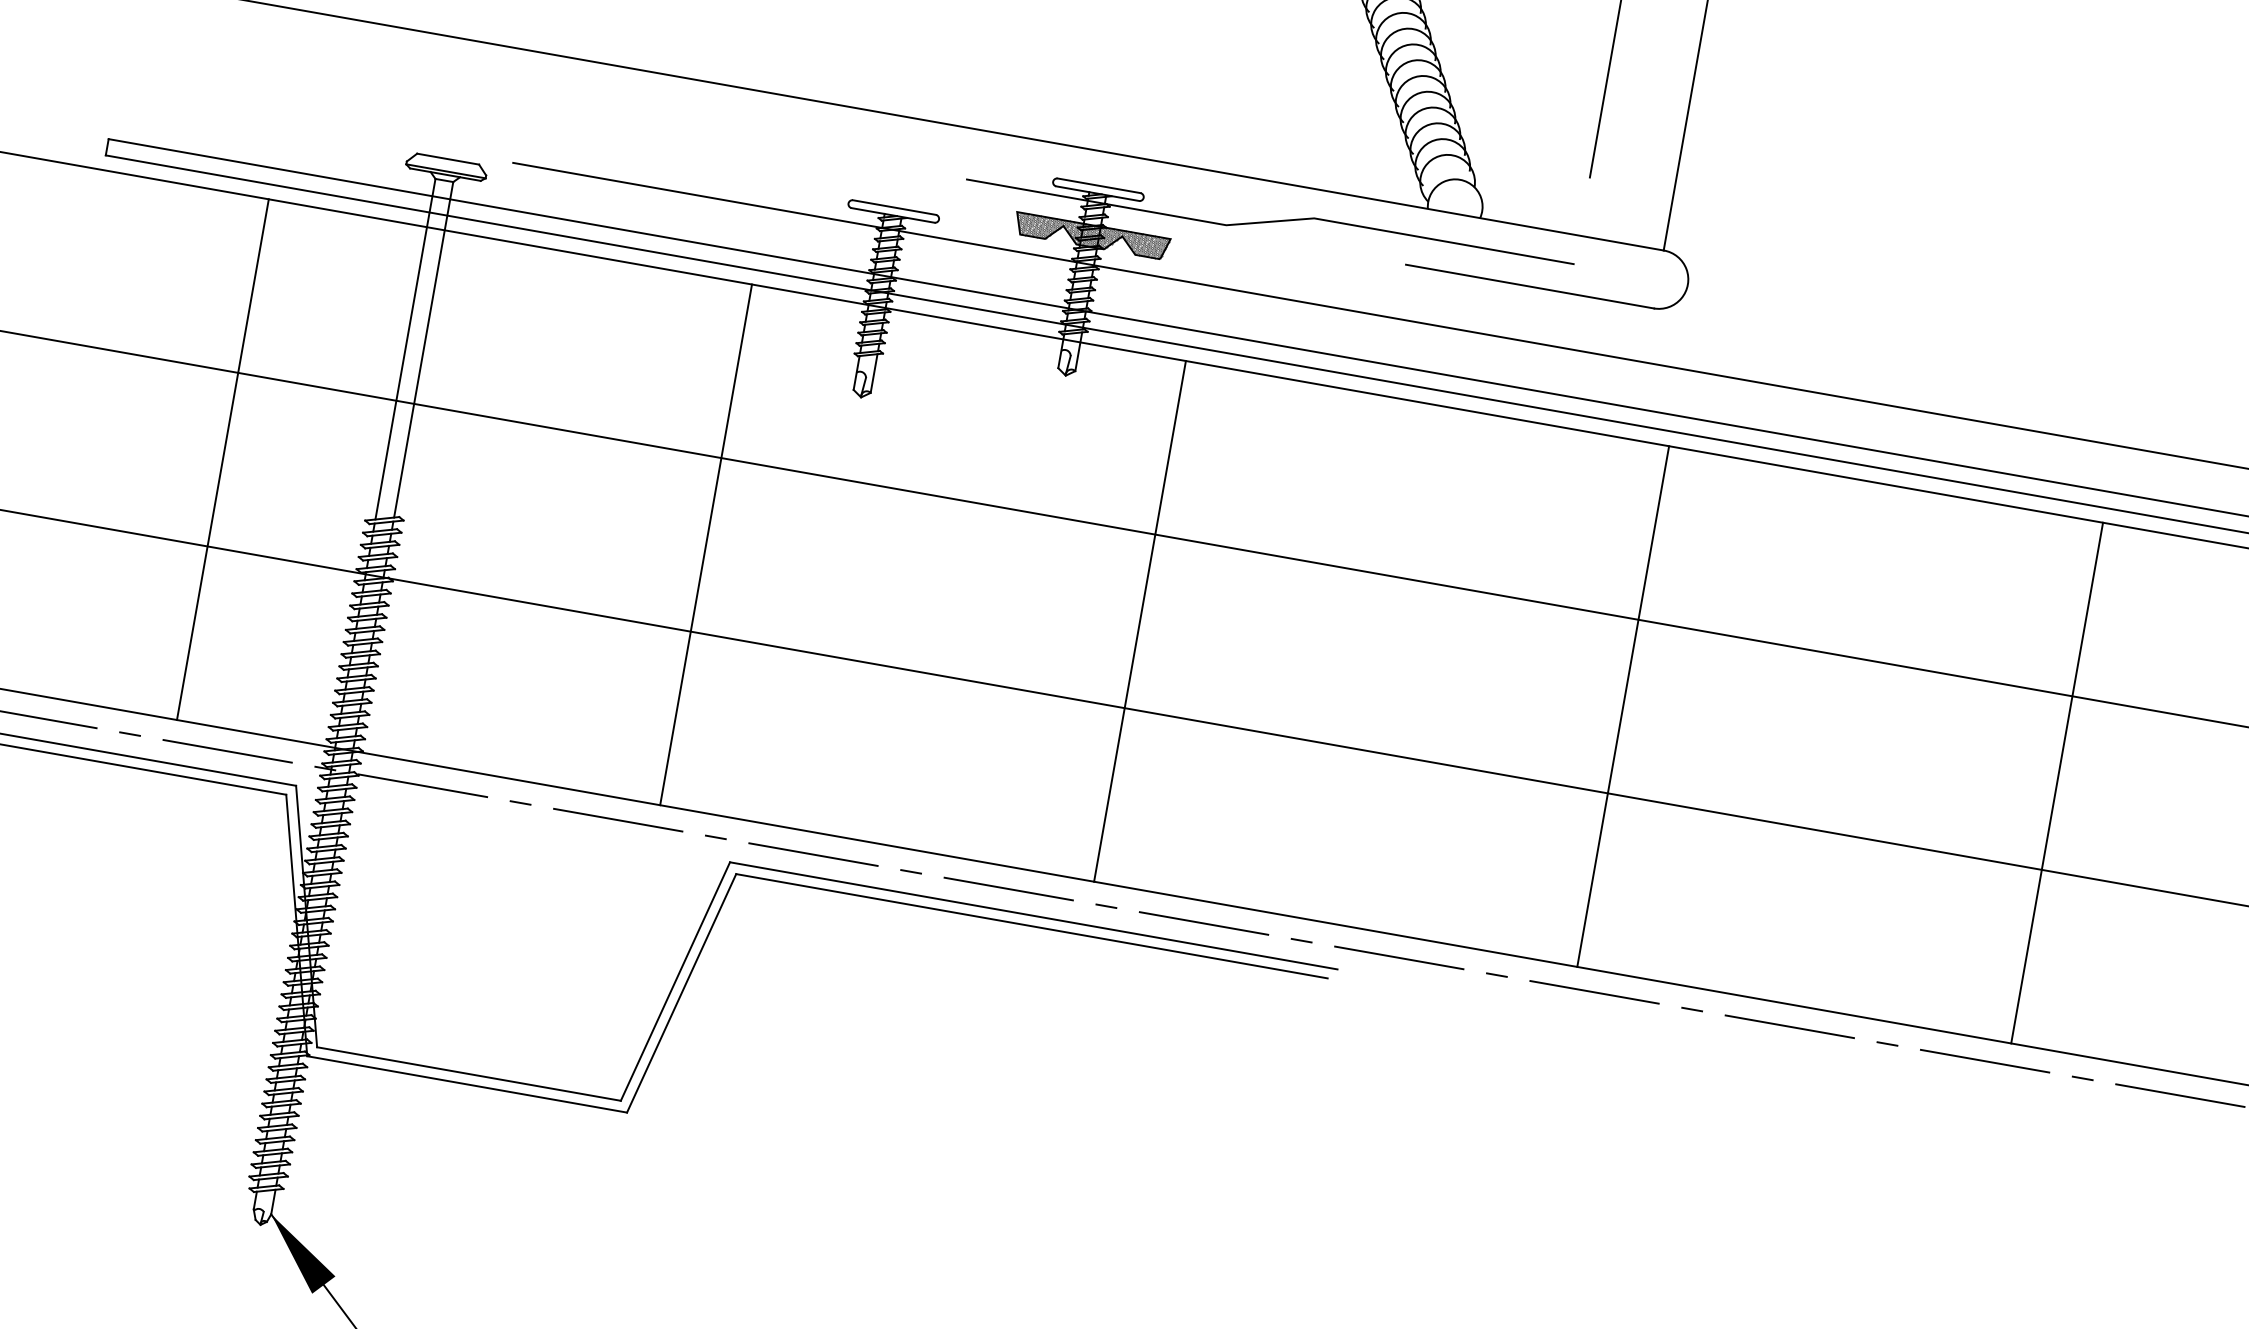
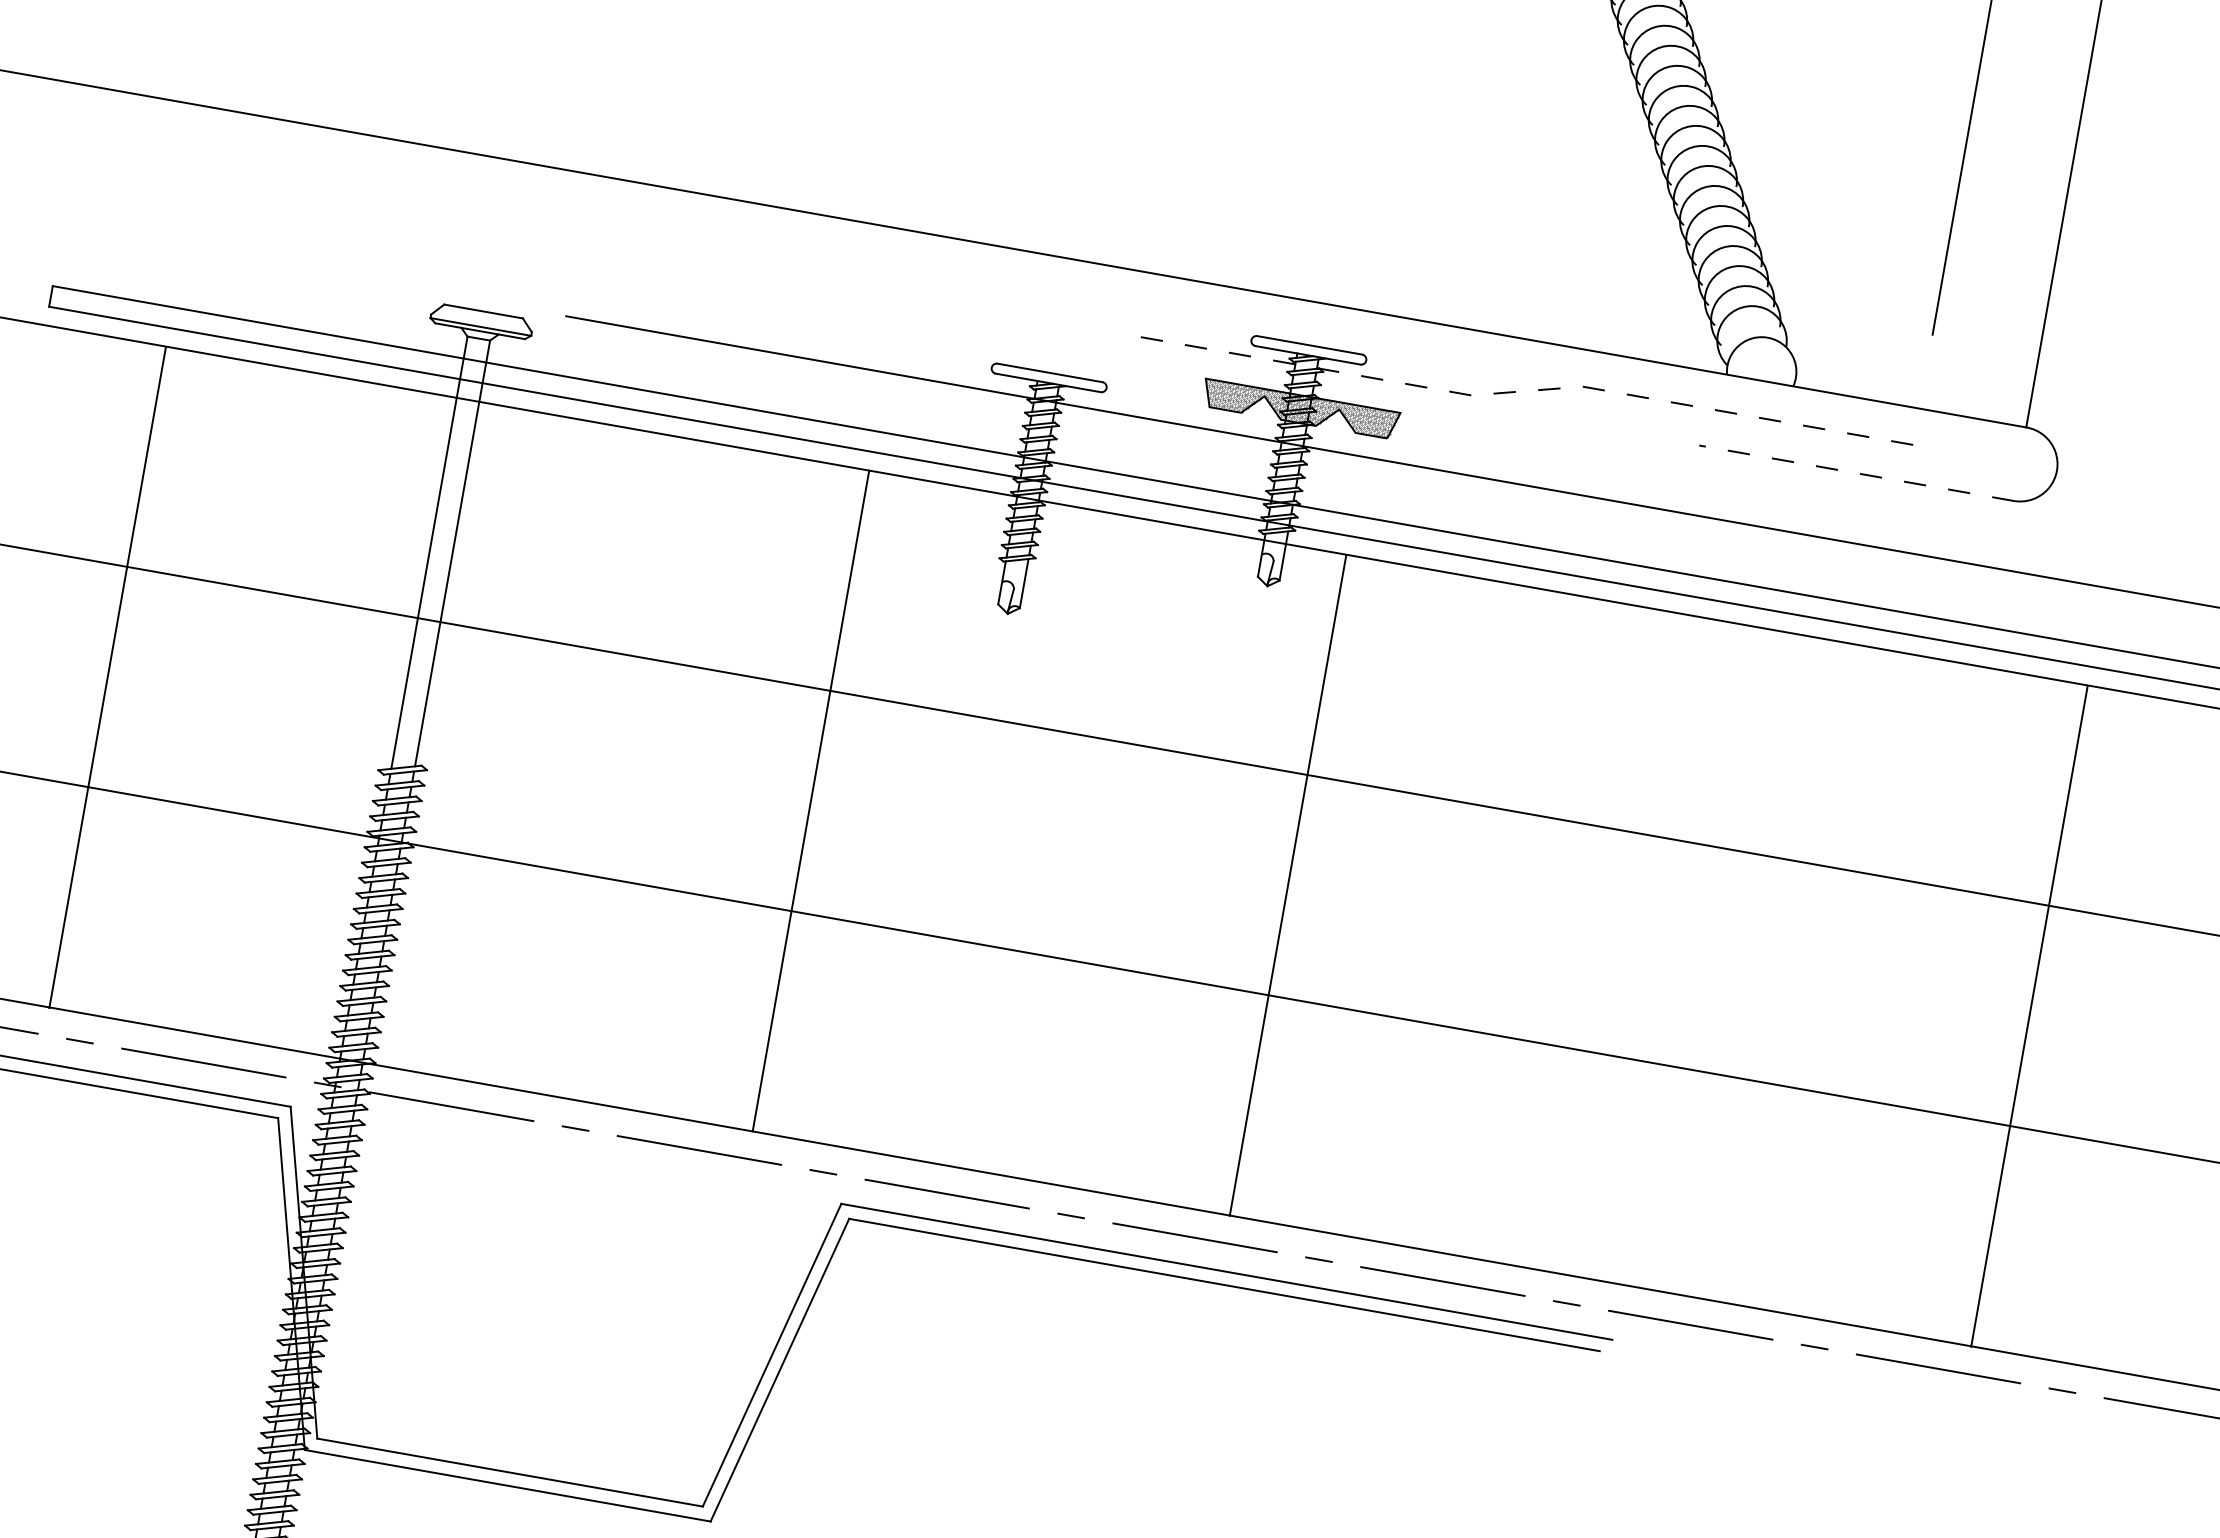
line: (1270, 221) -> (1527, 390), solid -> dashed
line: (1529, 286) -> (1855, 473), solid -> dashed
line: (222, 459) -> (107, 677), moved
line: (1139, 621) -> (1287, 885), moved
line: (1623, 706) -> (2029, 1016), moved

